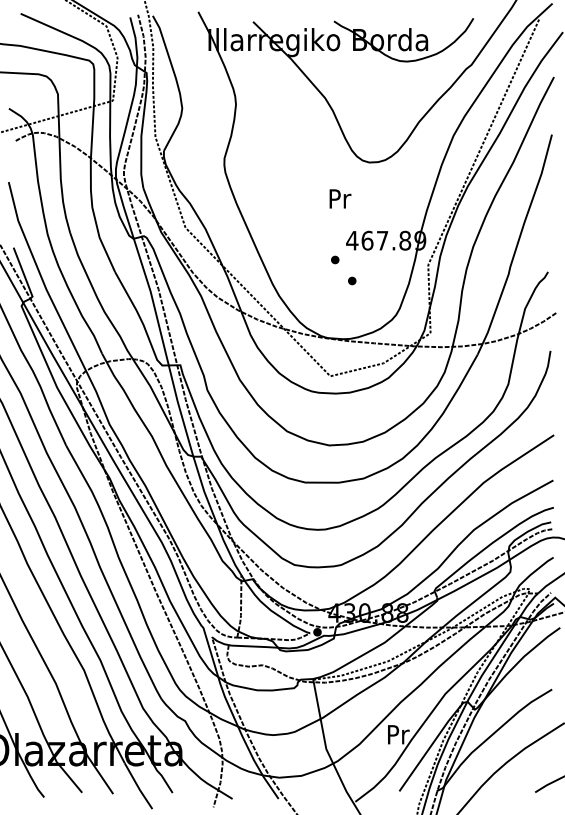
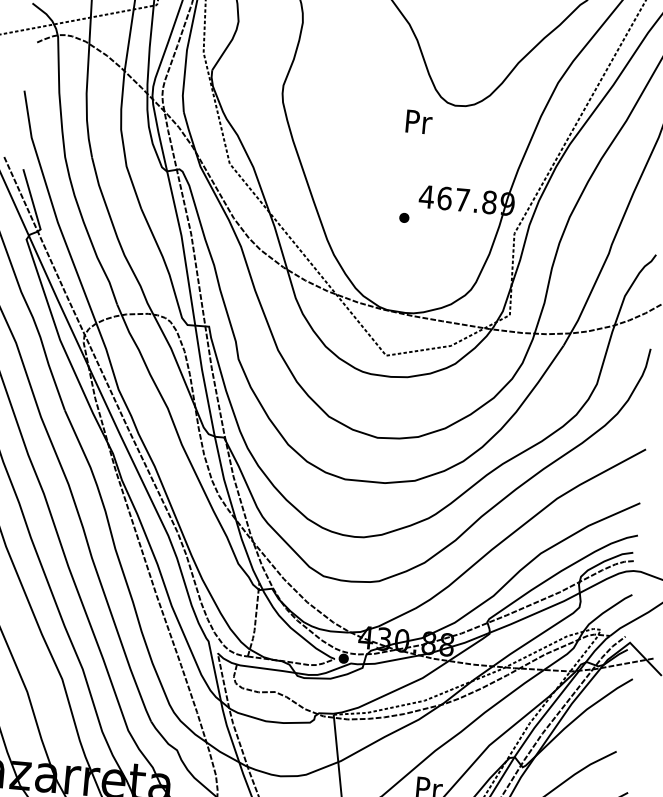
text: (340, 198) -> (419, 121), moved
part: (352, 280) -> (422, 244), removed

